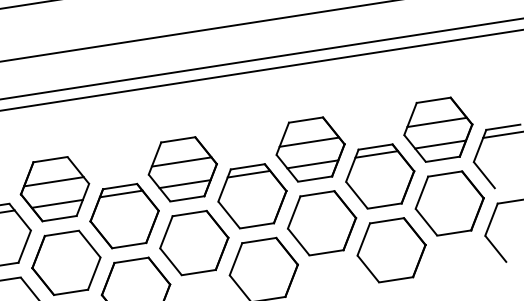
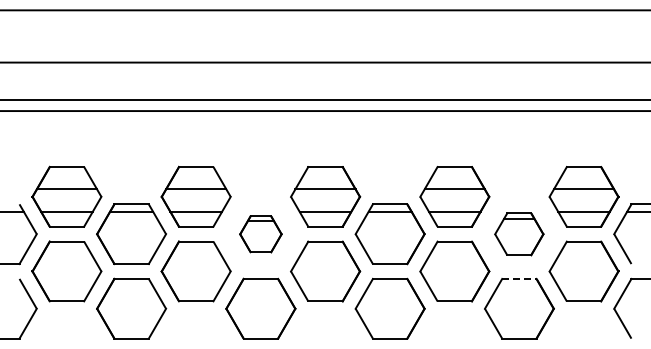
part: (379, 177) -> (518, 234), size x0.7
part: (124, 216) -> (260, 234), size x0.6
line: (387, 220) -> (519, 278), solid -> dashed

